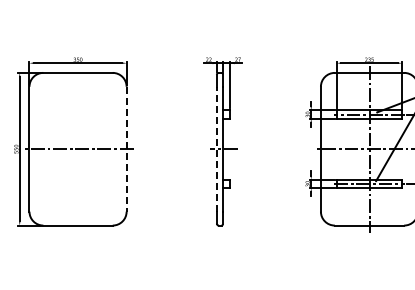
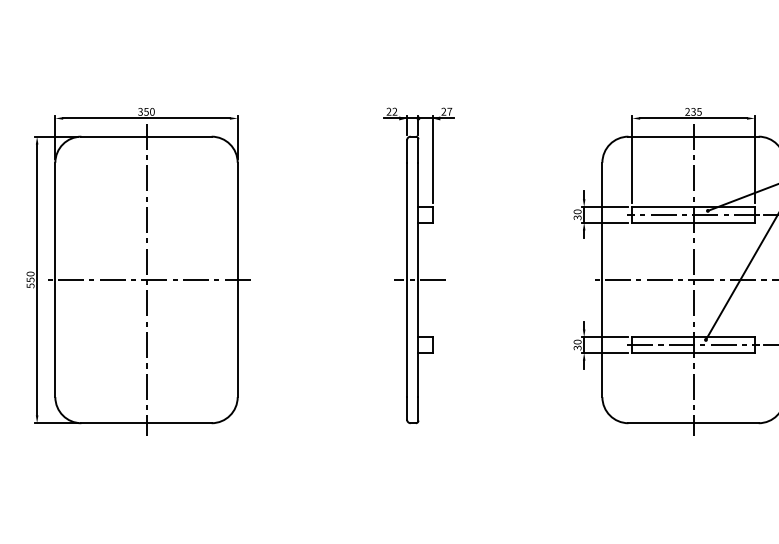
line: (78, 148) -> (147, 278), added
line: (216, 148) -> (406, 278), dashed -> solid
line: (126, 149) -> (237, 280), dashed -> solid

